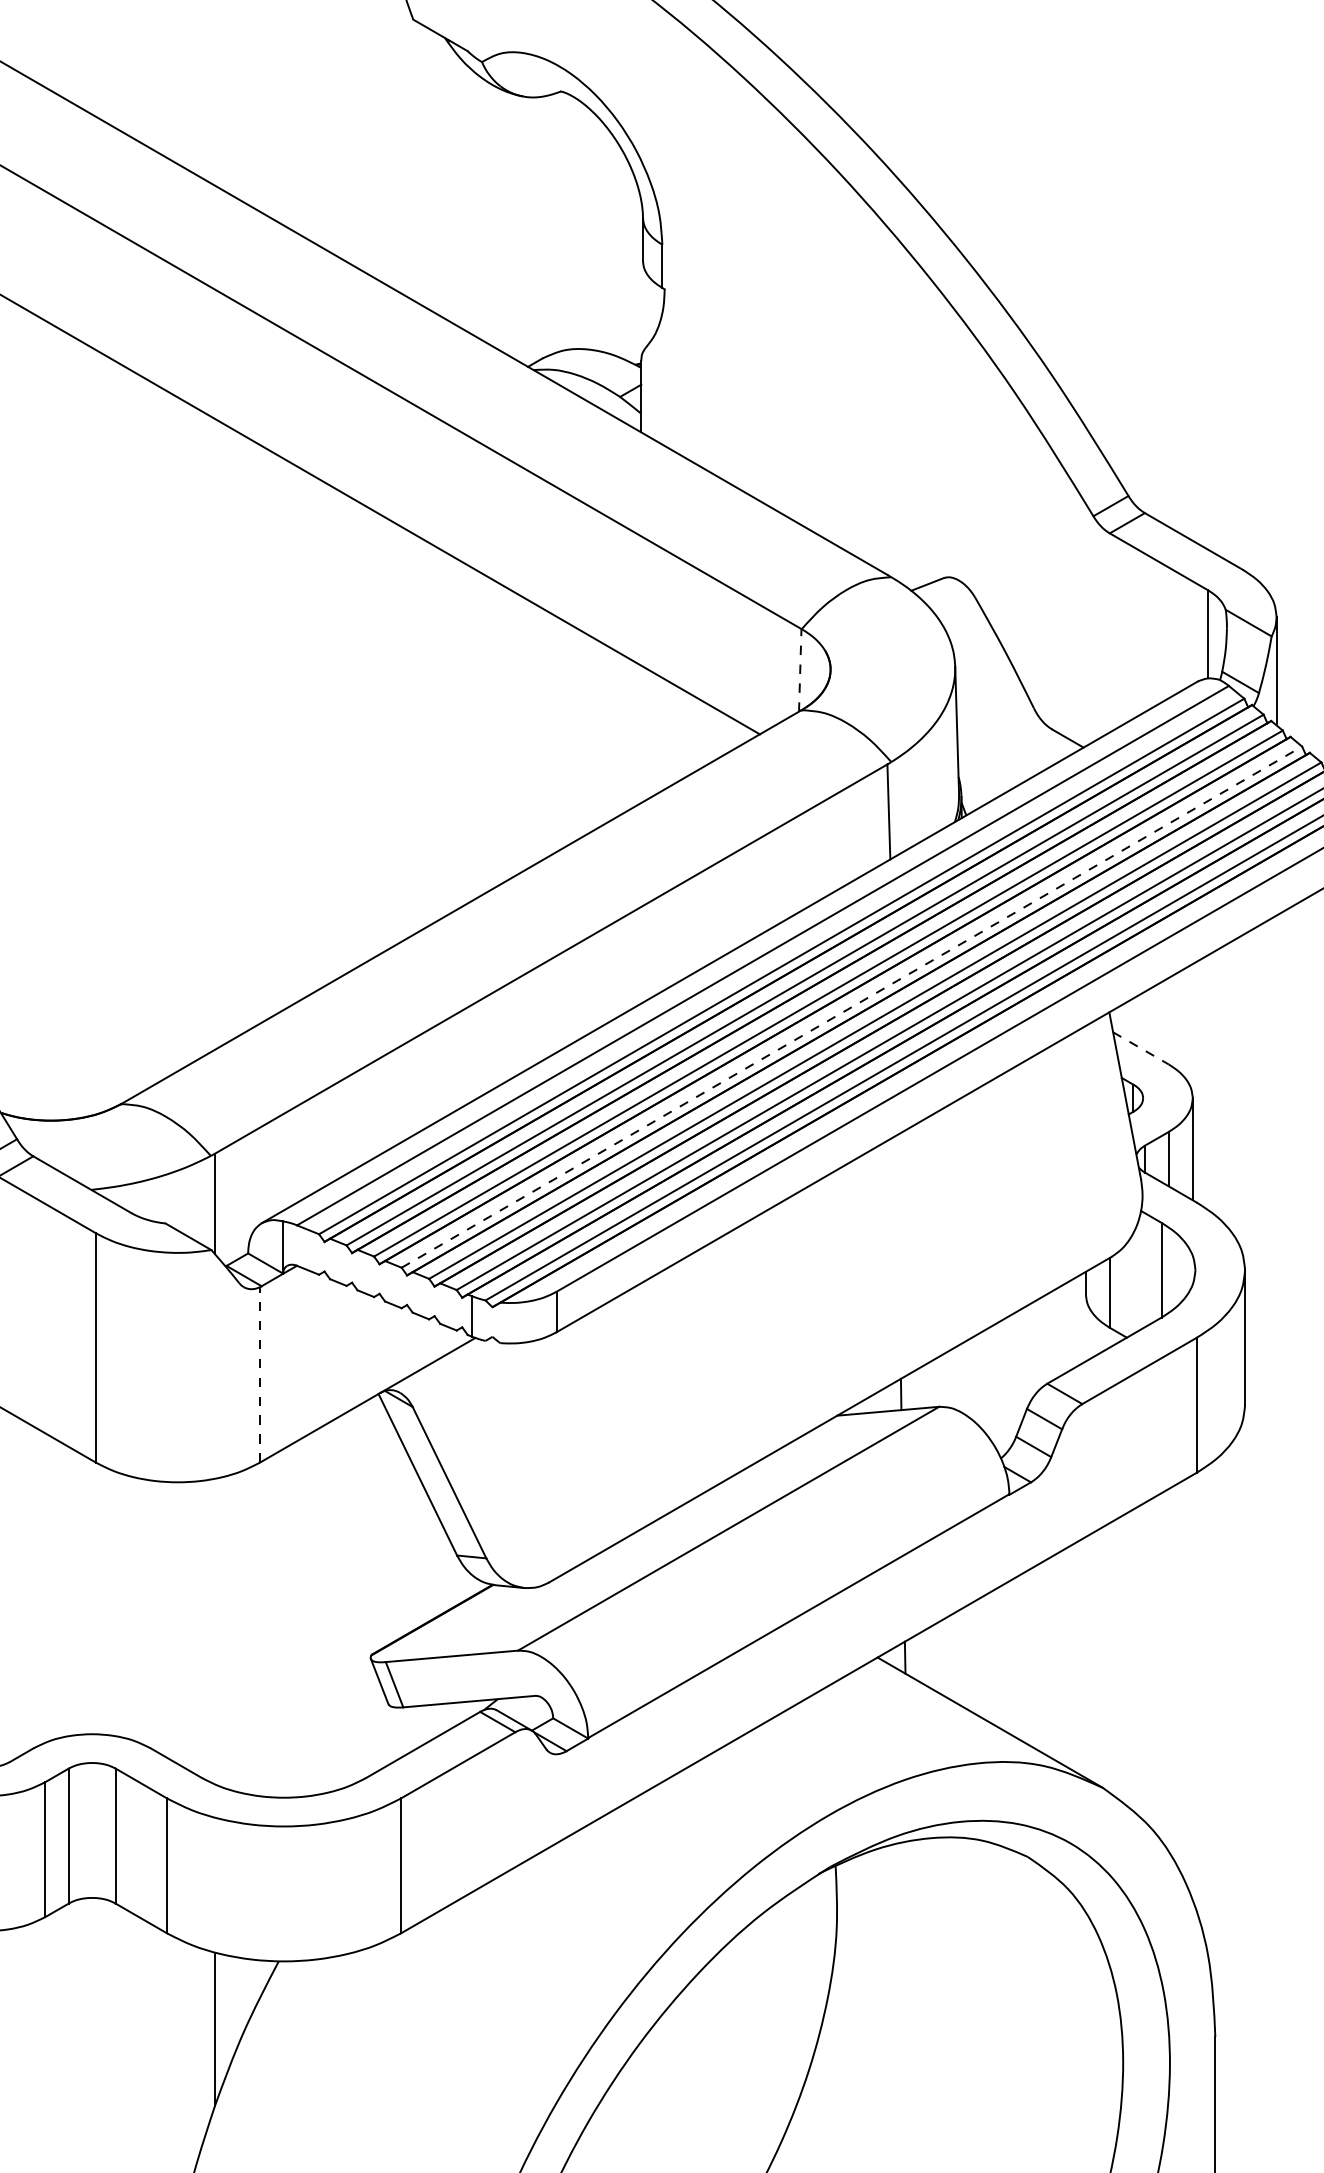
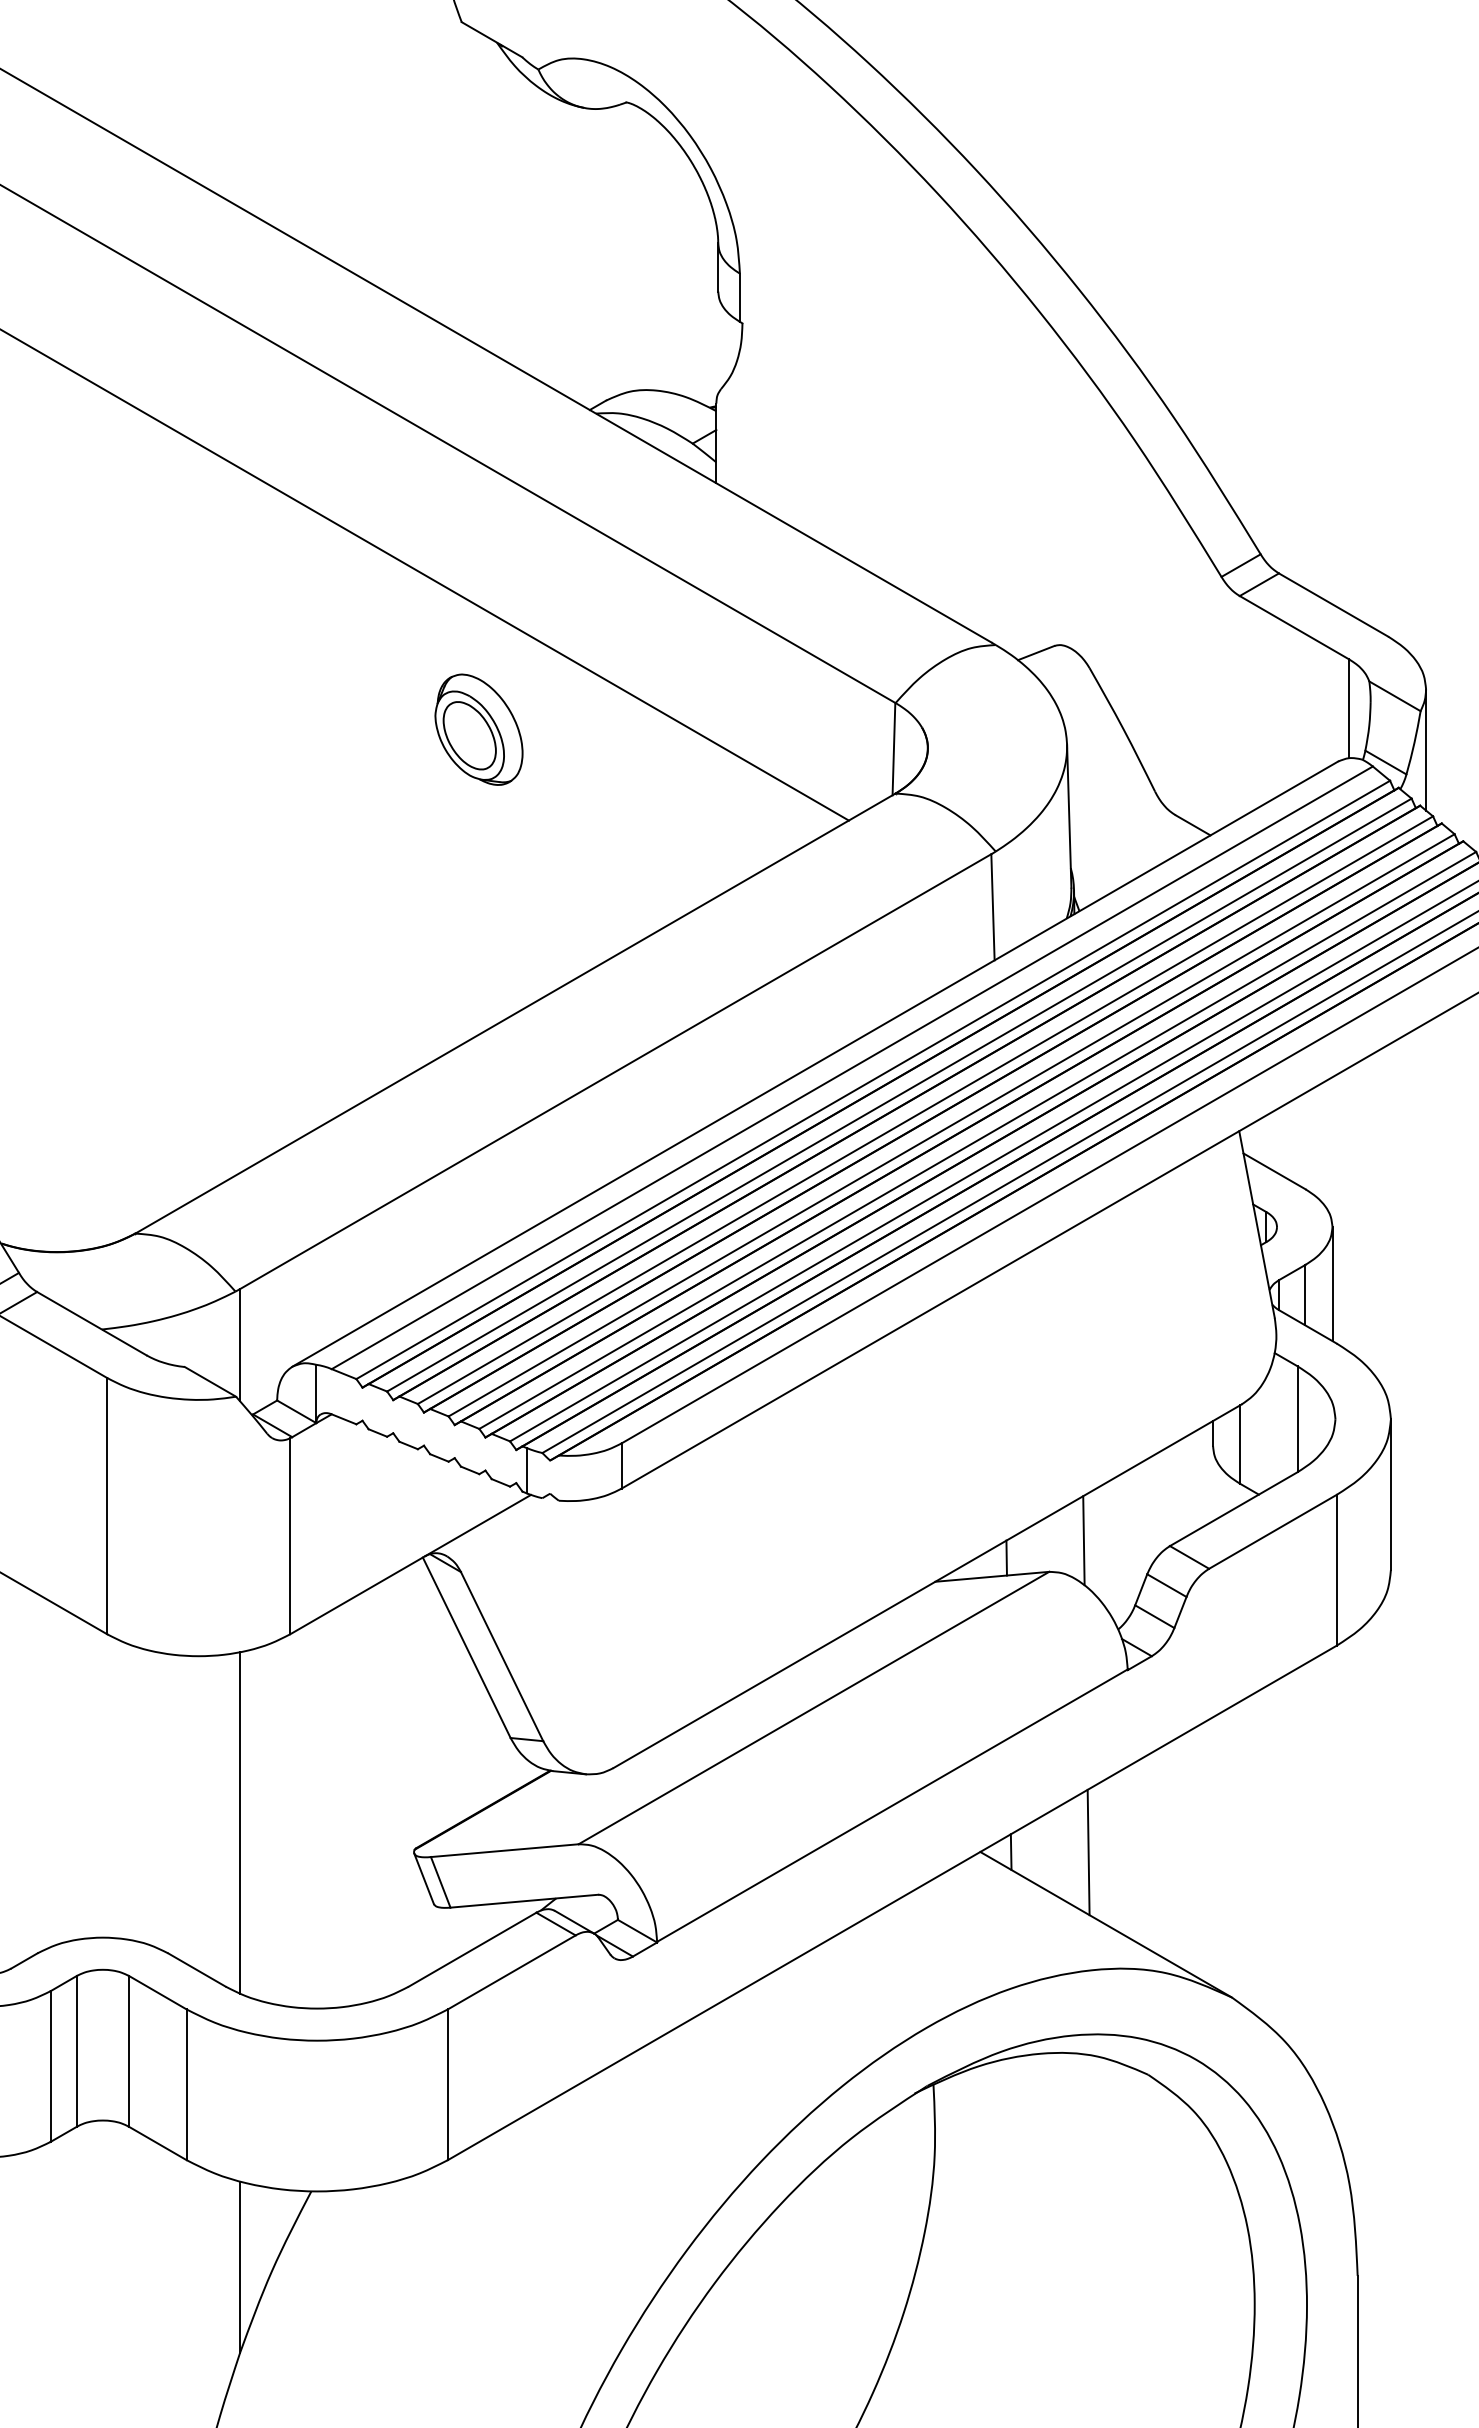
part: (428, 652) -> (478, 729), added
line: (800, 669) -> (894, 748), dashed -> solid
line: (852, 1006) -> (952, 1124), dashed -> solid
line: (1141, 1048) -> (1275, 1171), dashed -> solid
line: (259, 1374) -> (289, 1535), dashed -> solid
line: (969, 1378) -> (1083, 1540), added
line: (214, 1631) -> (239, 1822), added
line: (974, 1657) -> (1088, 1851), added

